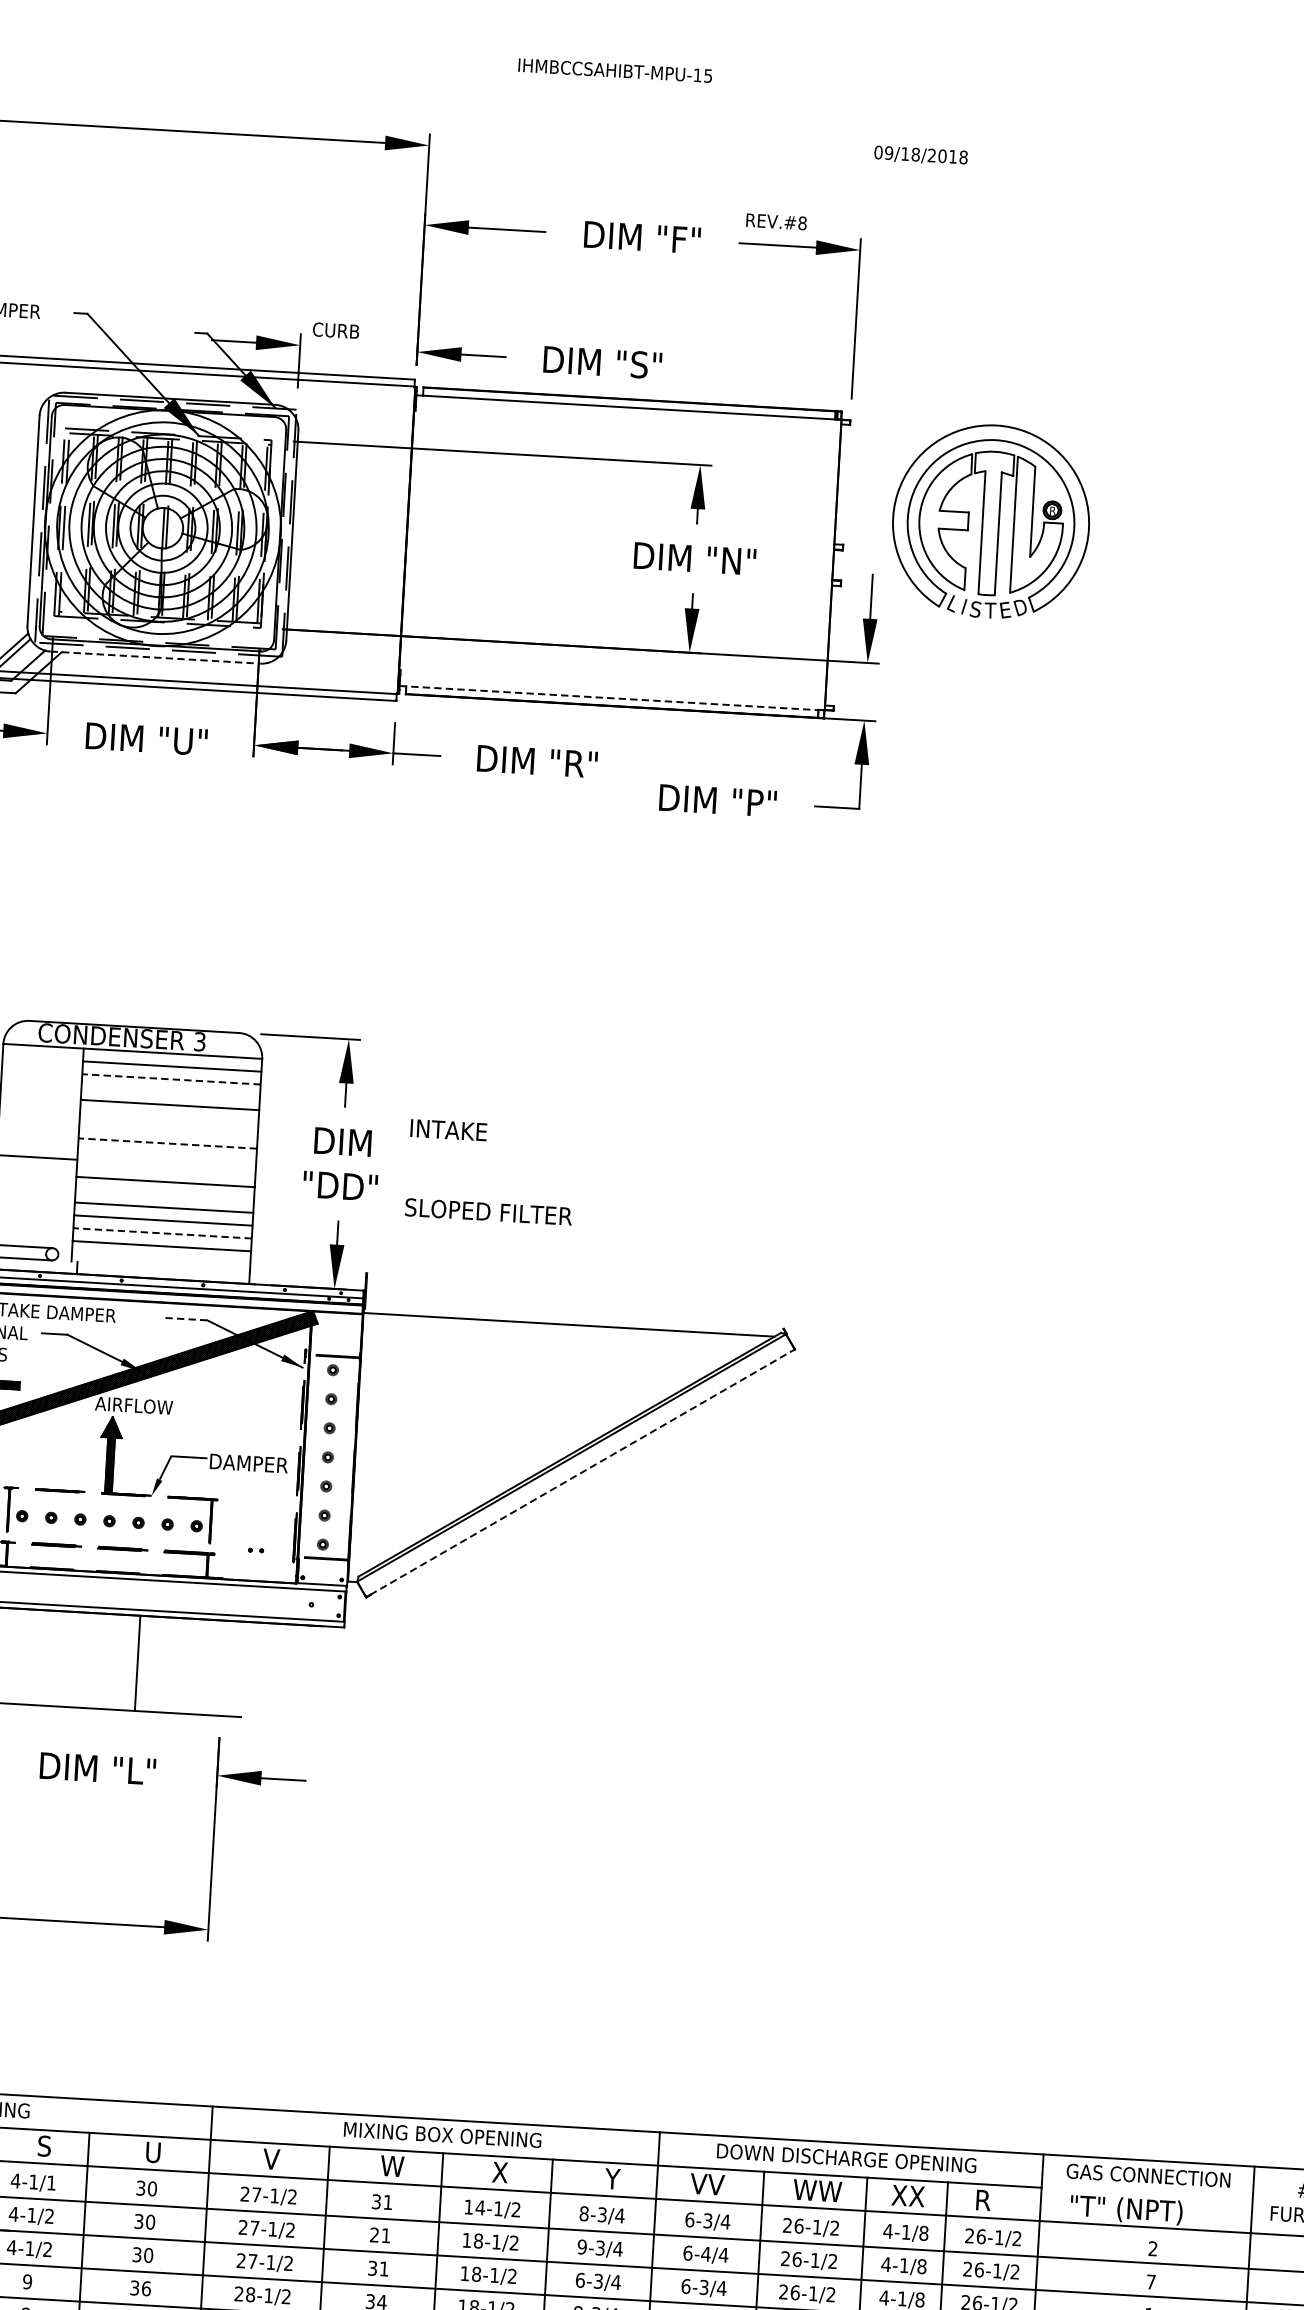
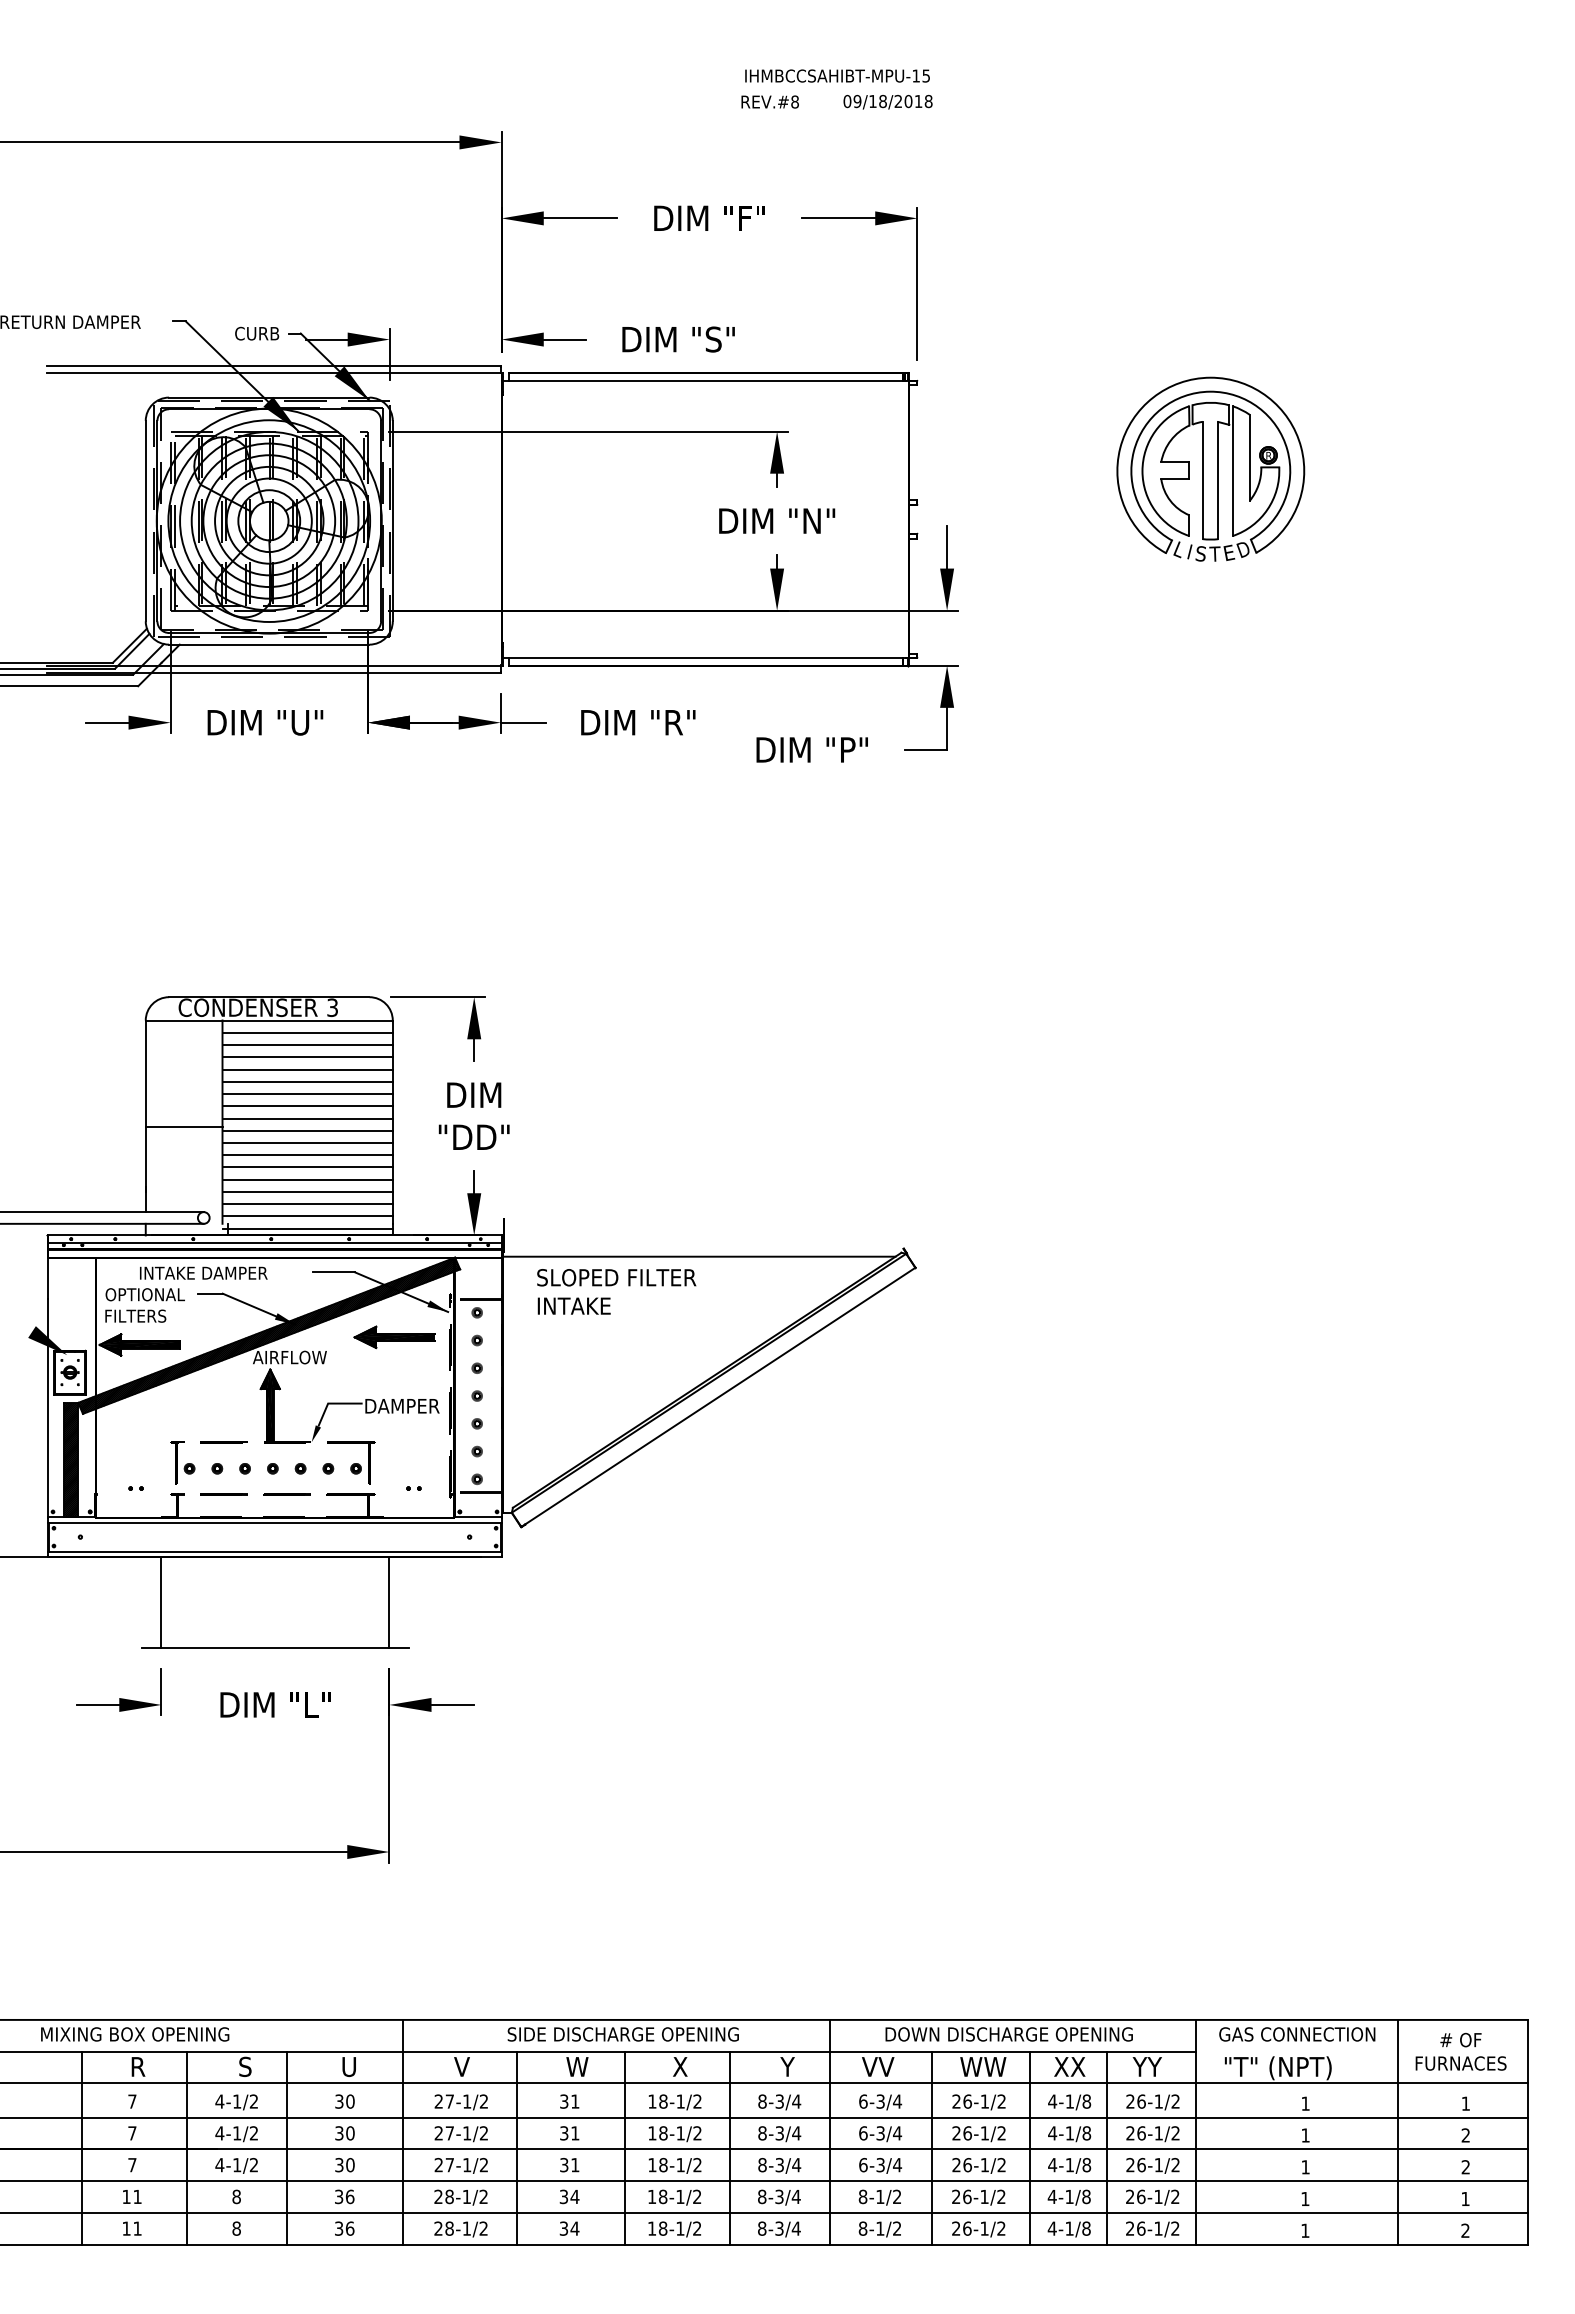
text: (615, 70) -> (837, 75), moved
text: (920, 154) -> (887, 101), moved
text: (775, 221) -> (769, 101), moved
text: (336, 330) -> (257, 333), moved
part: (990, 520) -> (1210, 468), moved
line: (155, 657) -> (269, 644), dashed -> solid
line: (608, 698) -> (702, 658), dashed -> solid
line: (171, 1079) -> (307, 1045), dashed -> solid
line: (170, 1092) -> (307, 1057), added
line: (169, 1117) -> (307, 1081), added
text: (448, 1129) -> (573, 1305), moved
line: (168, 1131) -> (307, 1094), added
line: (167, 1143) -> (307, 1106), dashed -> solid
line: (166, 1156) -> (307, 1118), added
line: (166, 1168) -> (307, 1130), added
line: (164, 1195) -> (307, 1155), added
text: (488, 1211) -> (616, 1277), moved
line: (162, 1232) -> (307, 1191), dashed -> solid
line: (160, 1259) -> (307, 1216), added
line: (160, 1271) -> (307, 1228), added
line: (184, 1319) -> (333, 1272), dashed -> solid
part: (244, 1391) -> (394, 1337), added
line: (582, 1472) -> (720, 1396), dashed -> solid
line: (137, 1662) -> (389, 1601), moved
text: (441, 2135) -> (622, 2034), MIXING BOX OPENING -> SIDE DISCHARGE OPENING
text: (50, 2182) -> (253, 2101), 4-1/1 -> 4-1/2
text: (988, 2200) -> (1146, 2066), R -> YY
text: (479, 2207) -> (662, 2101), 14-1/2 -> 18-1/2
text: (374, 2235) -> (564, 2133), 21 -> 31
text: (582, 2247) -> (762, 2133), 9-3/4 -> 8-3/4
text: (1152, 2248) -> (1305, 2103), 2 -> 1
text: (705, 2254) -> (880, 2133), 6-4/4 -> 6-3/4
text: (580, 2280) -> (762, 2165), 6-3/4 -> 8-3/4
text: (27, 2282) -> (236, 2197), 9 -> 8
text: (1151, 2282) -> (1305, 2135), 7 -> 1

